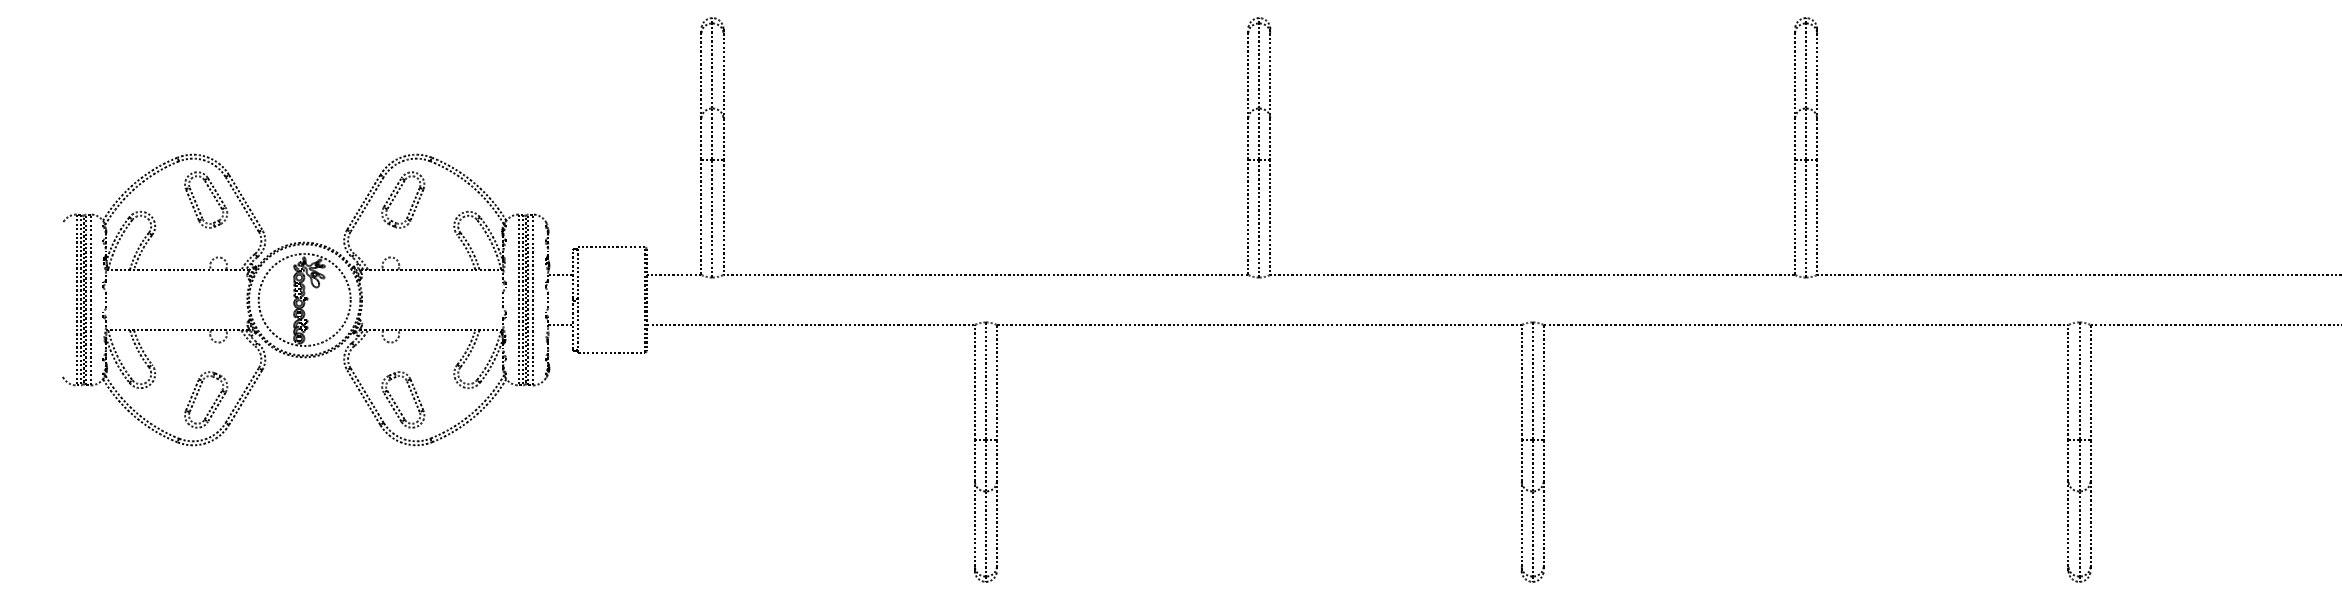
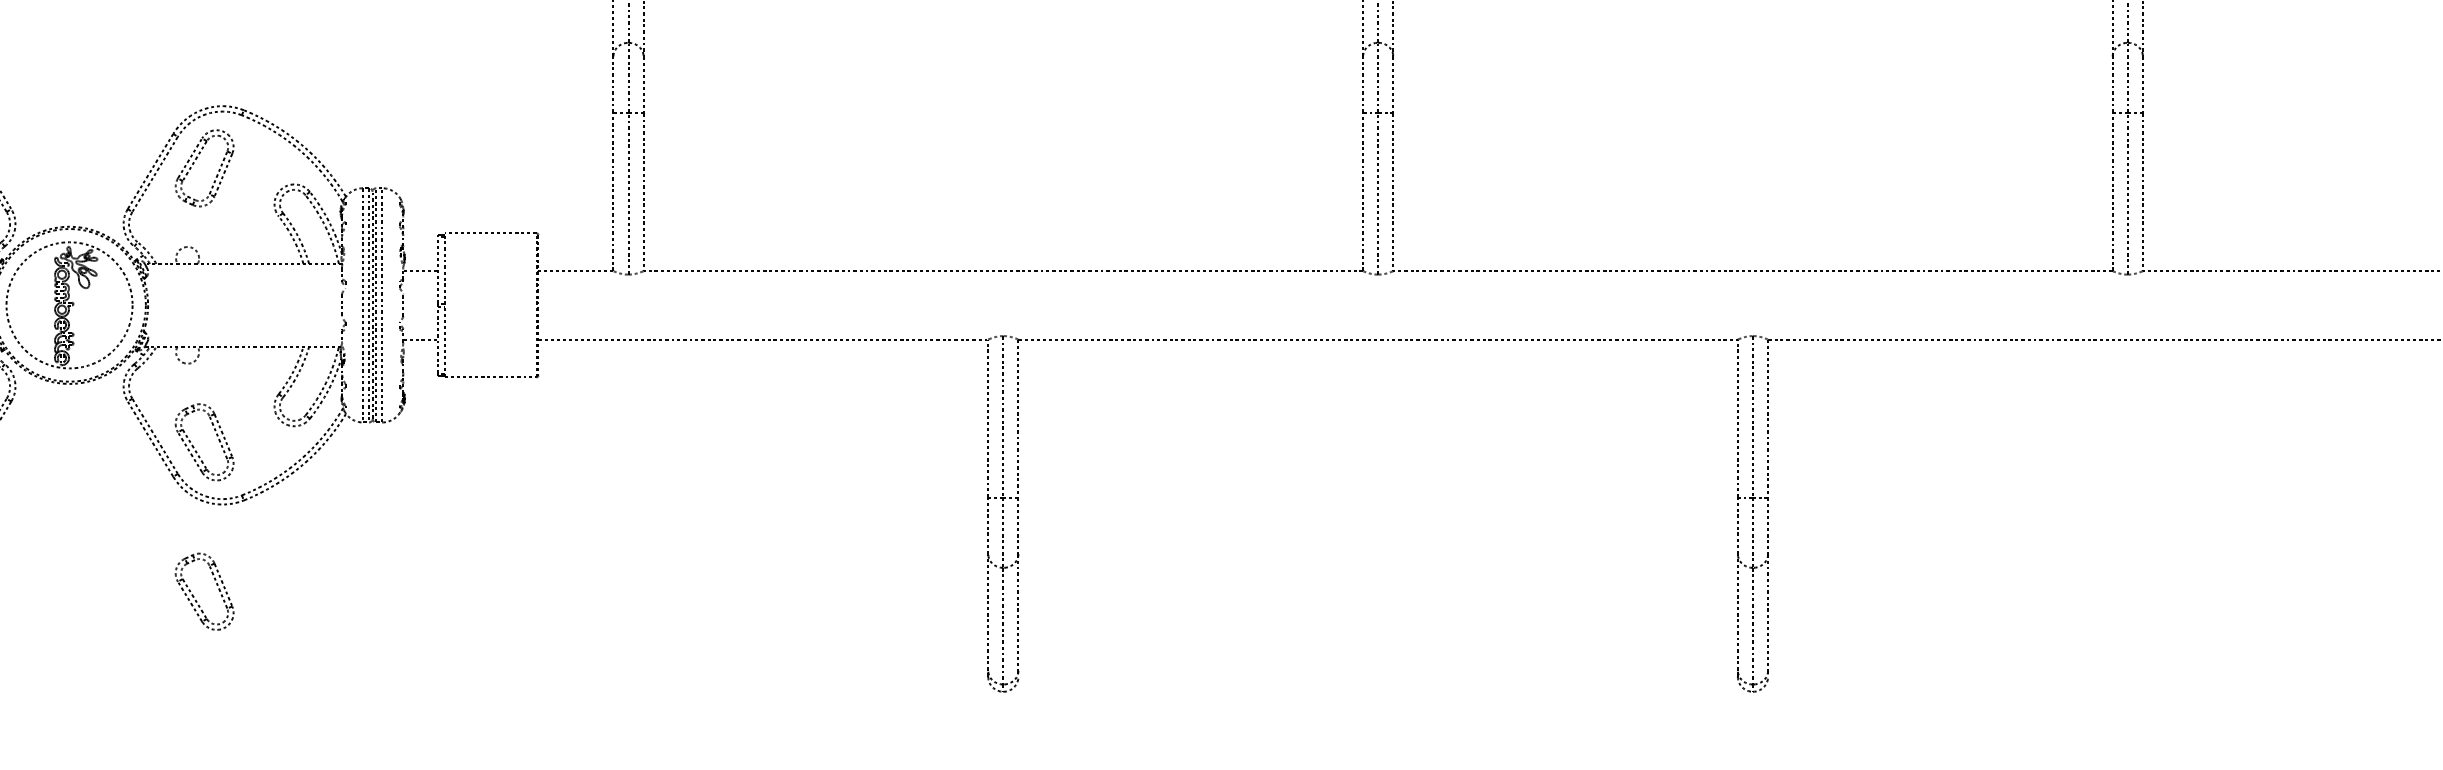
part: (397, 514) -> (196, 599), added

